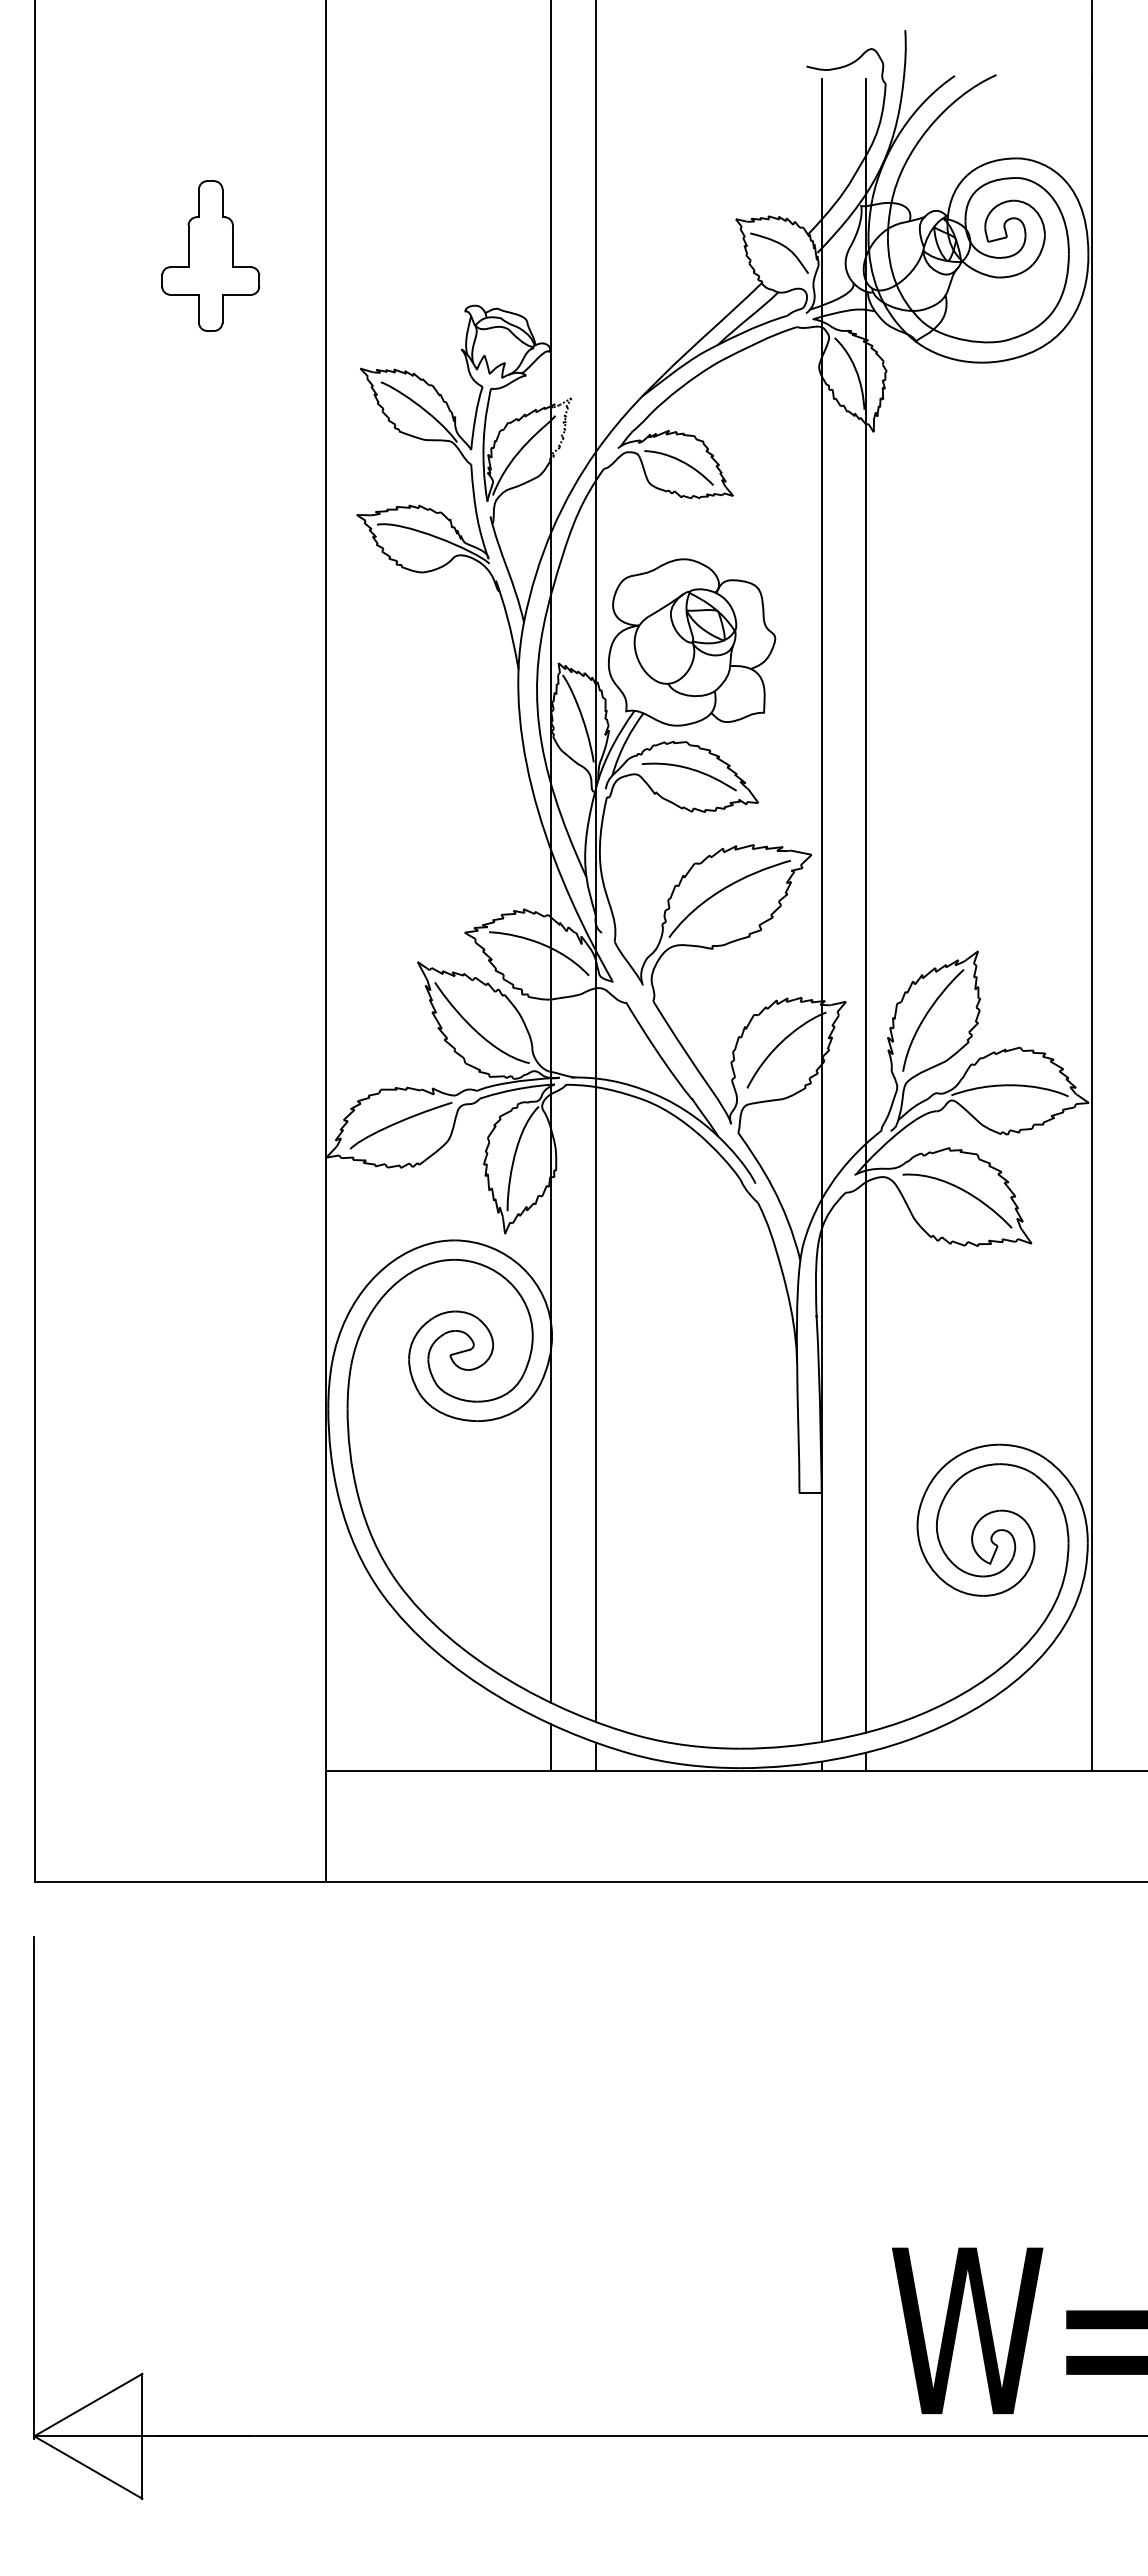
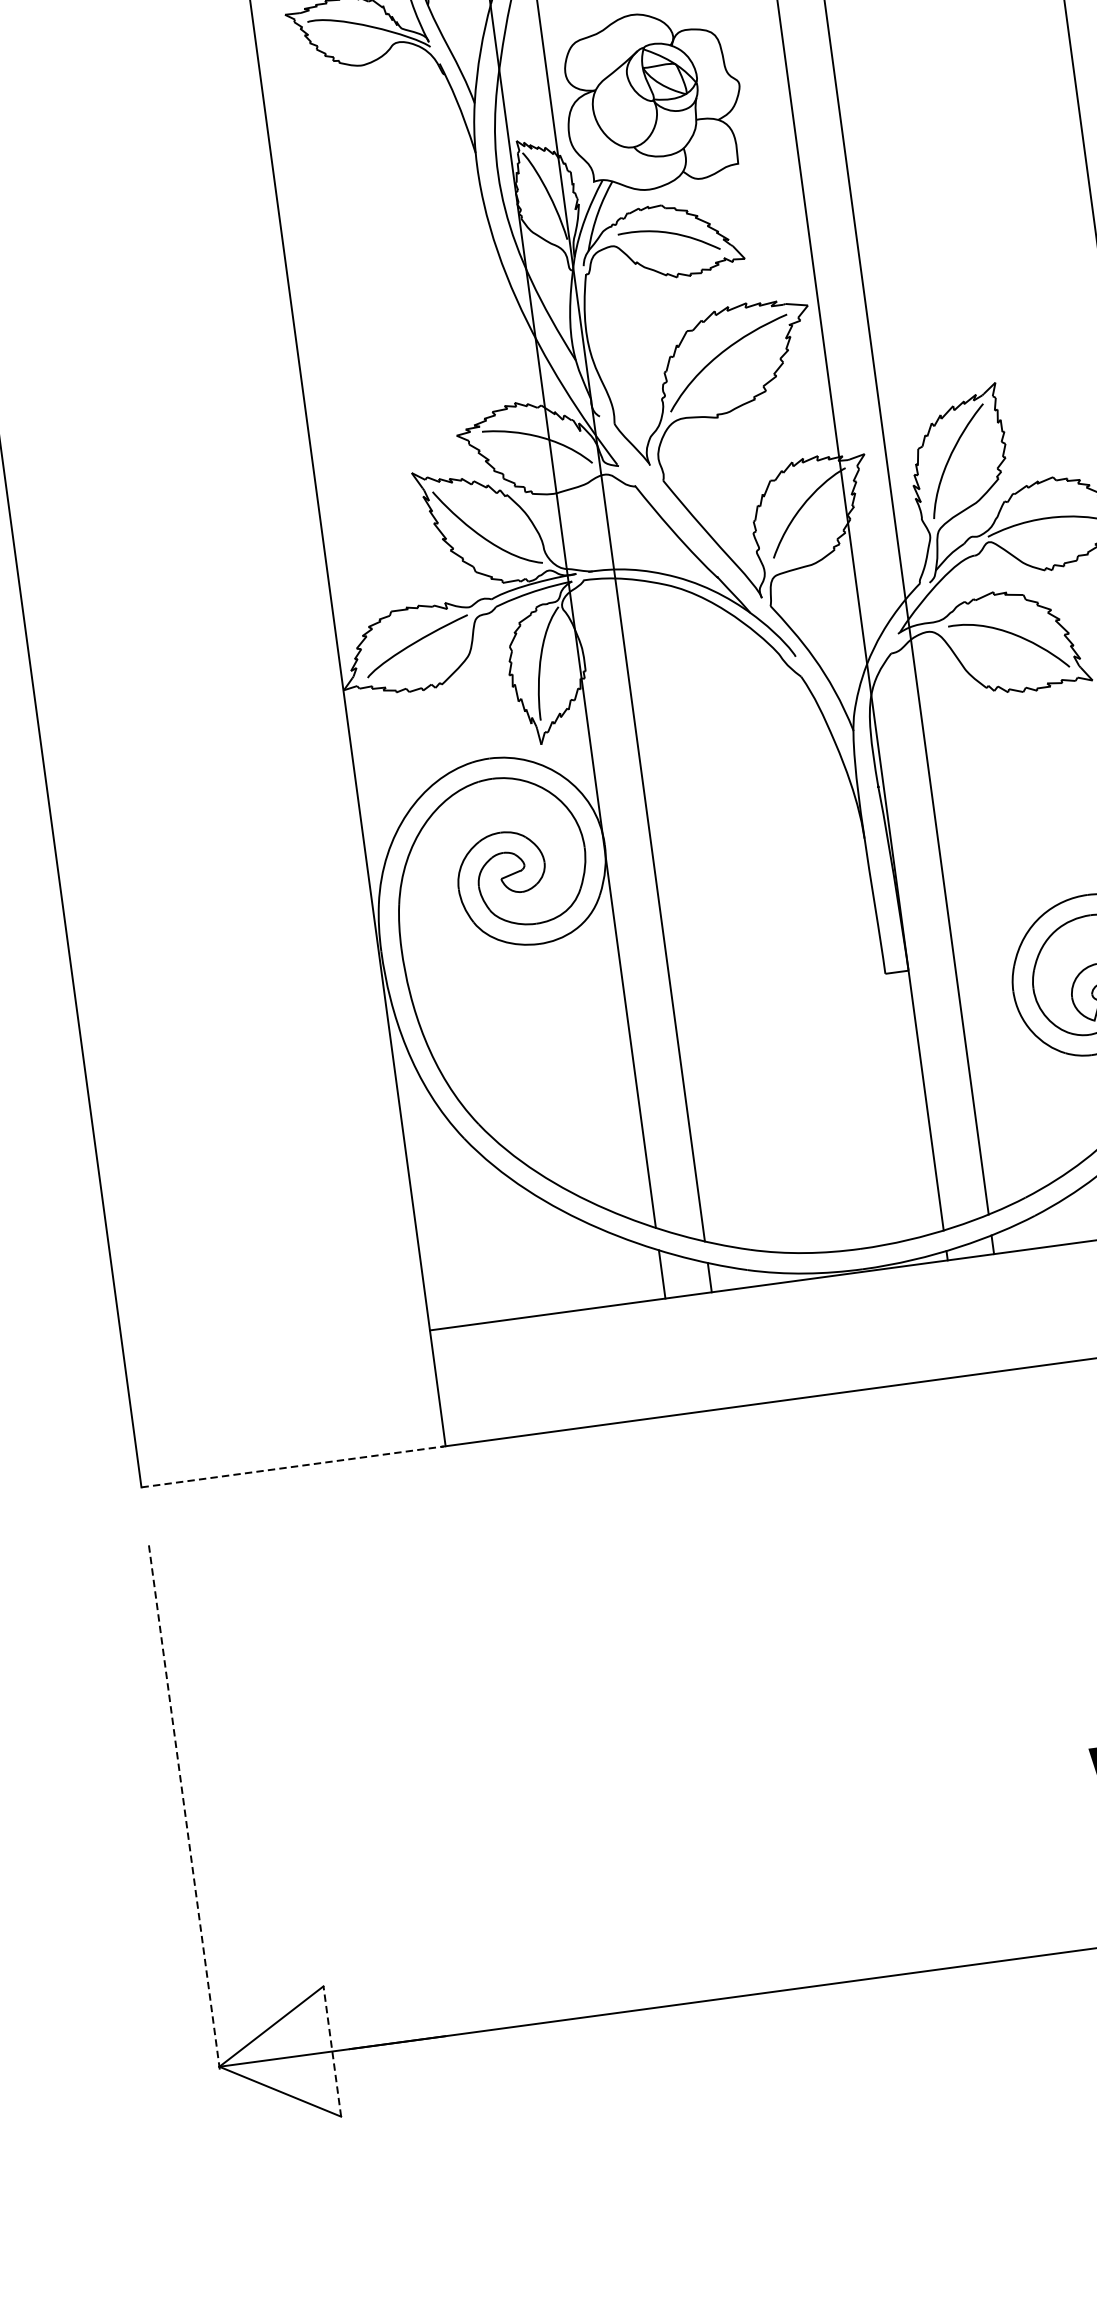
line: (179, 1881) -> (292, 1466), solid -> dashed
line: (34, 2188) -> (184, 1807), solid -> dashed
line: (142, 2435) -> (332, 2050), solid -> dashed

